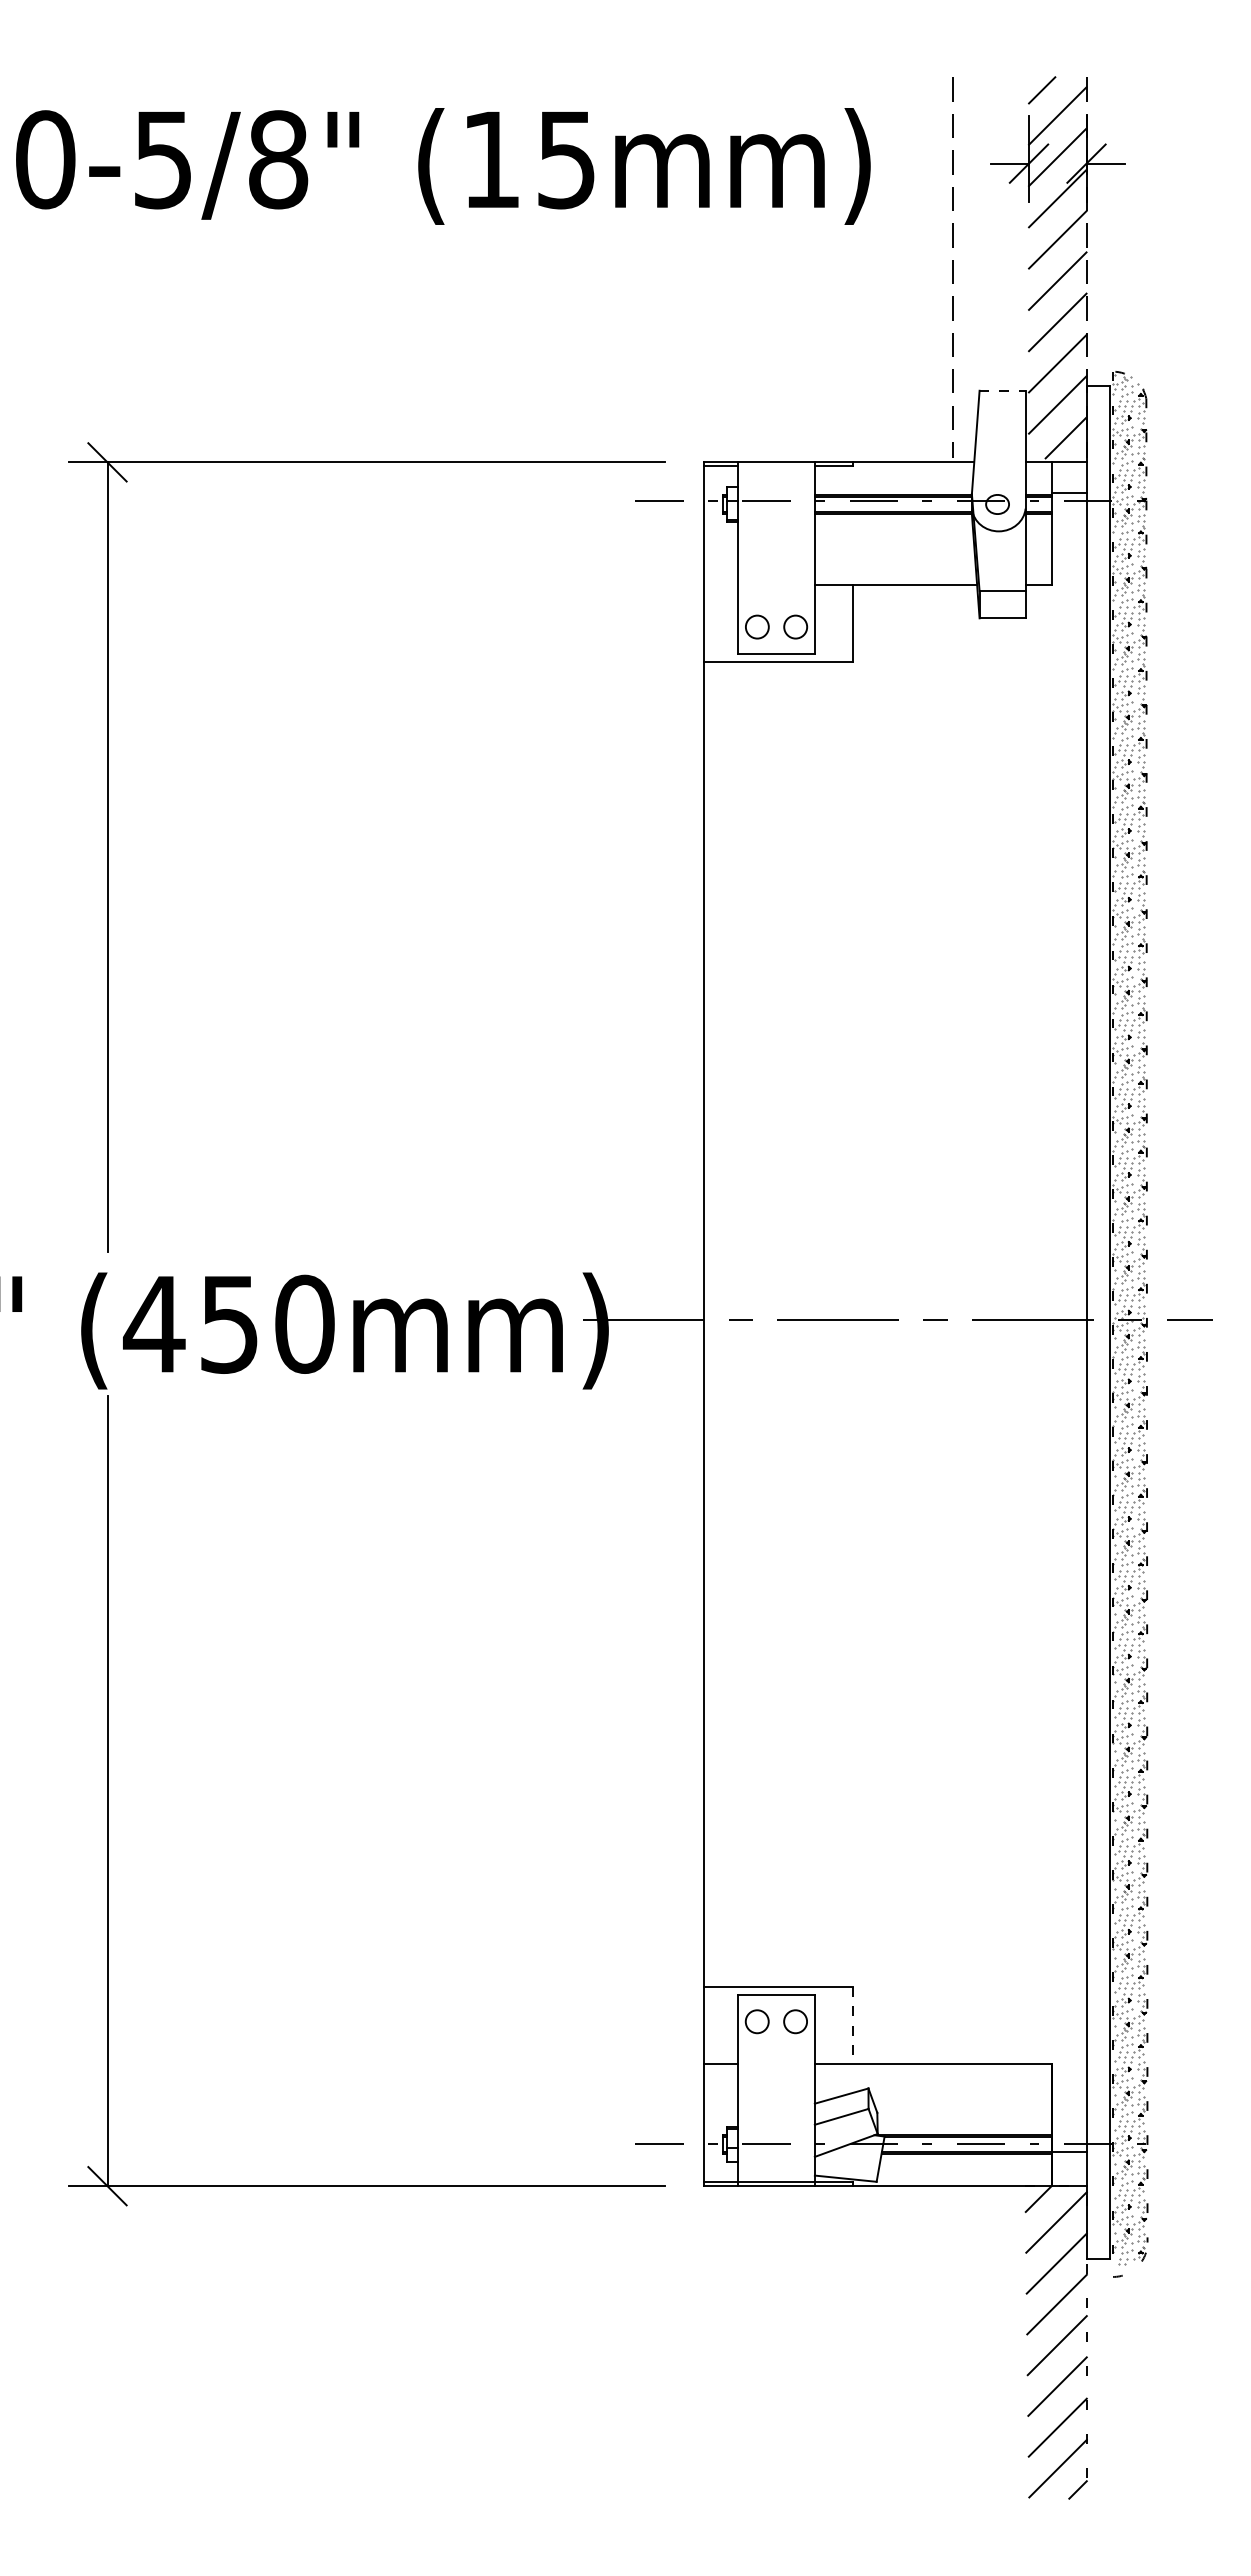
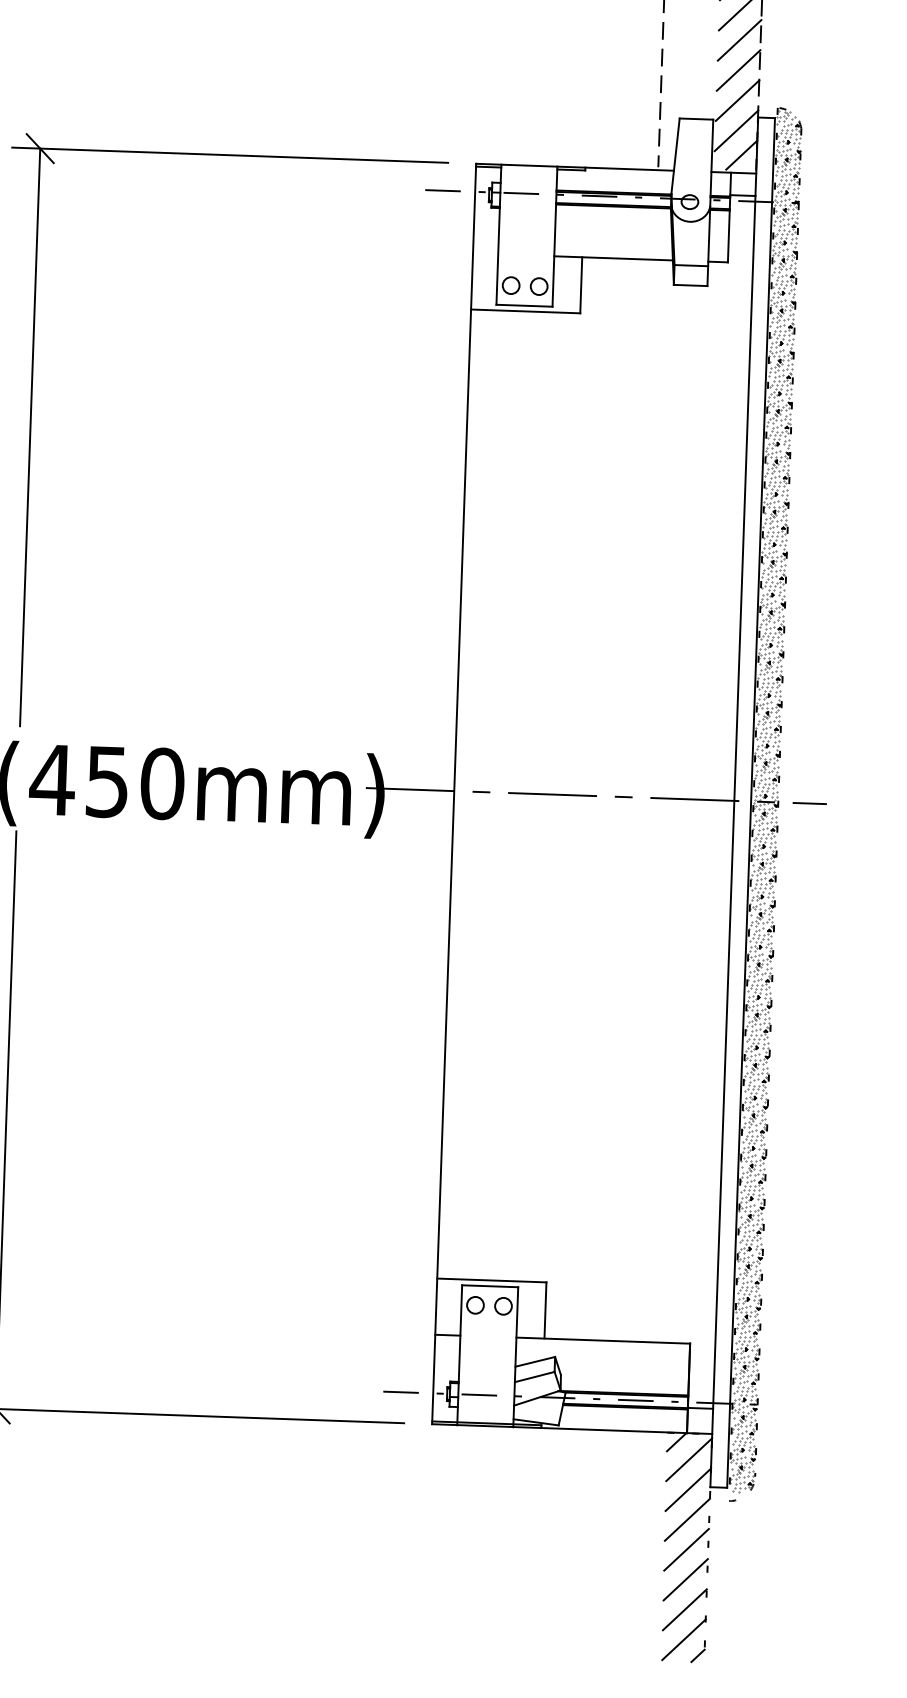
line: (1002, 390) -> (696, 118), dashed -> solid
line: (853, 2025) -> (545, 1310), dashed -> solid

